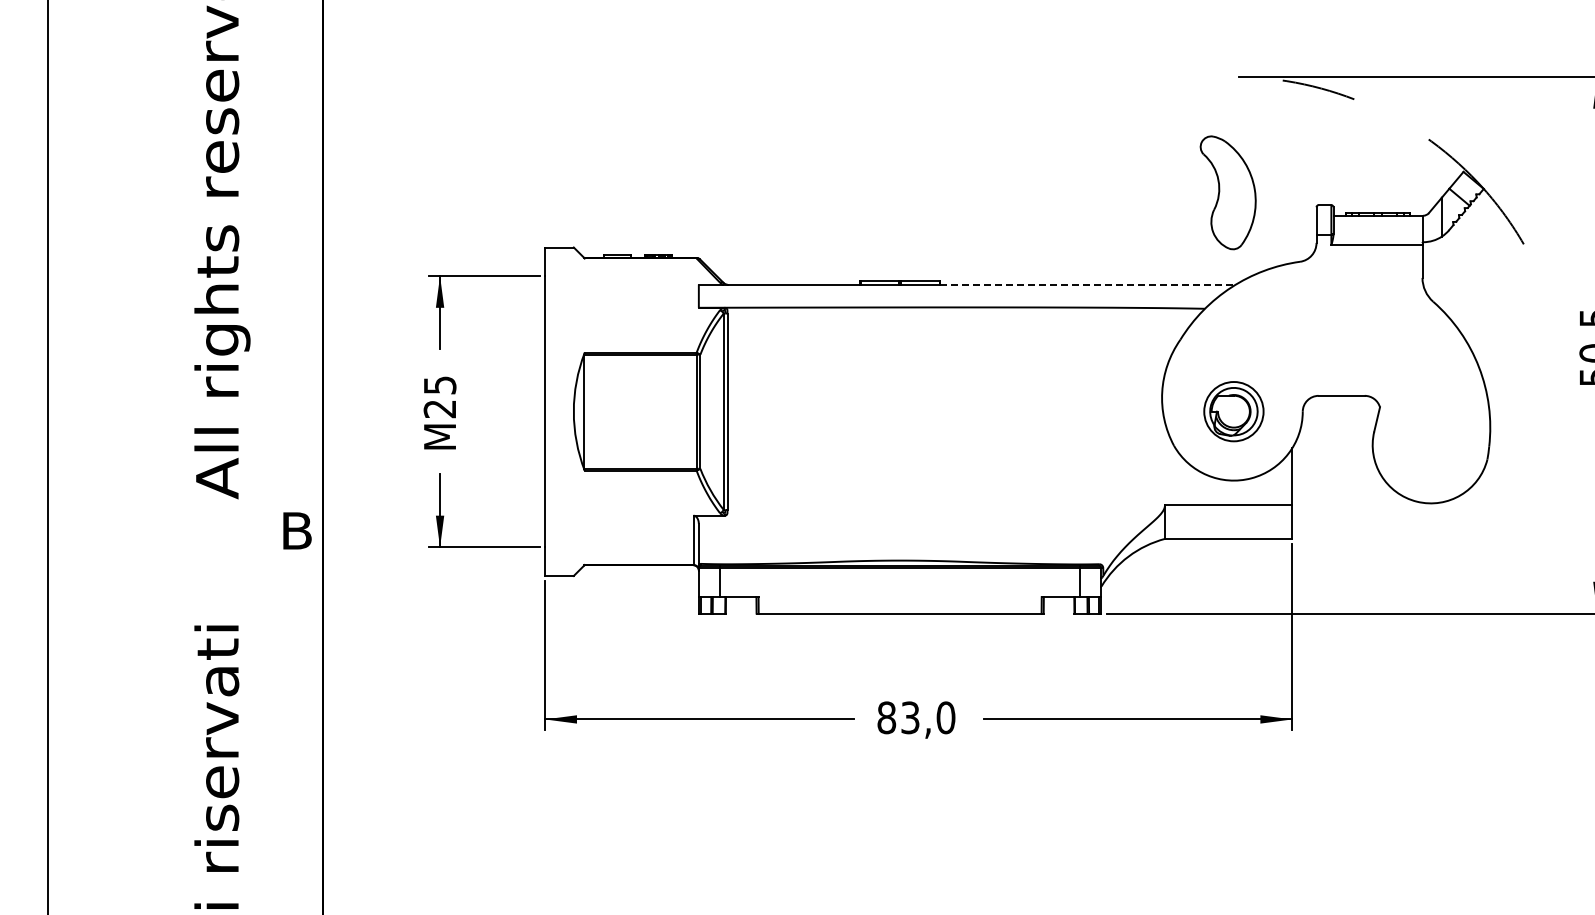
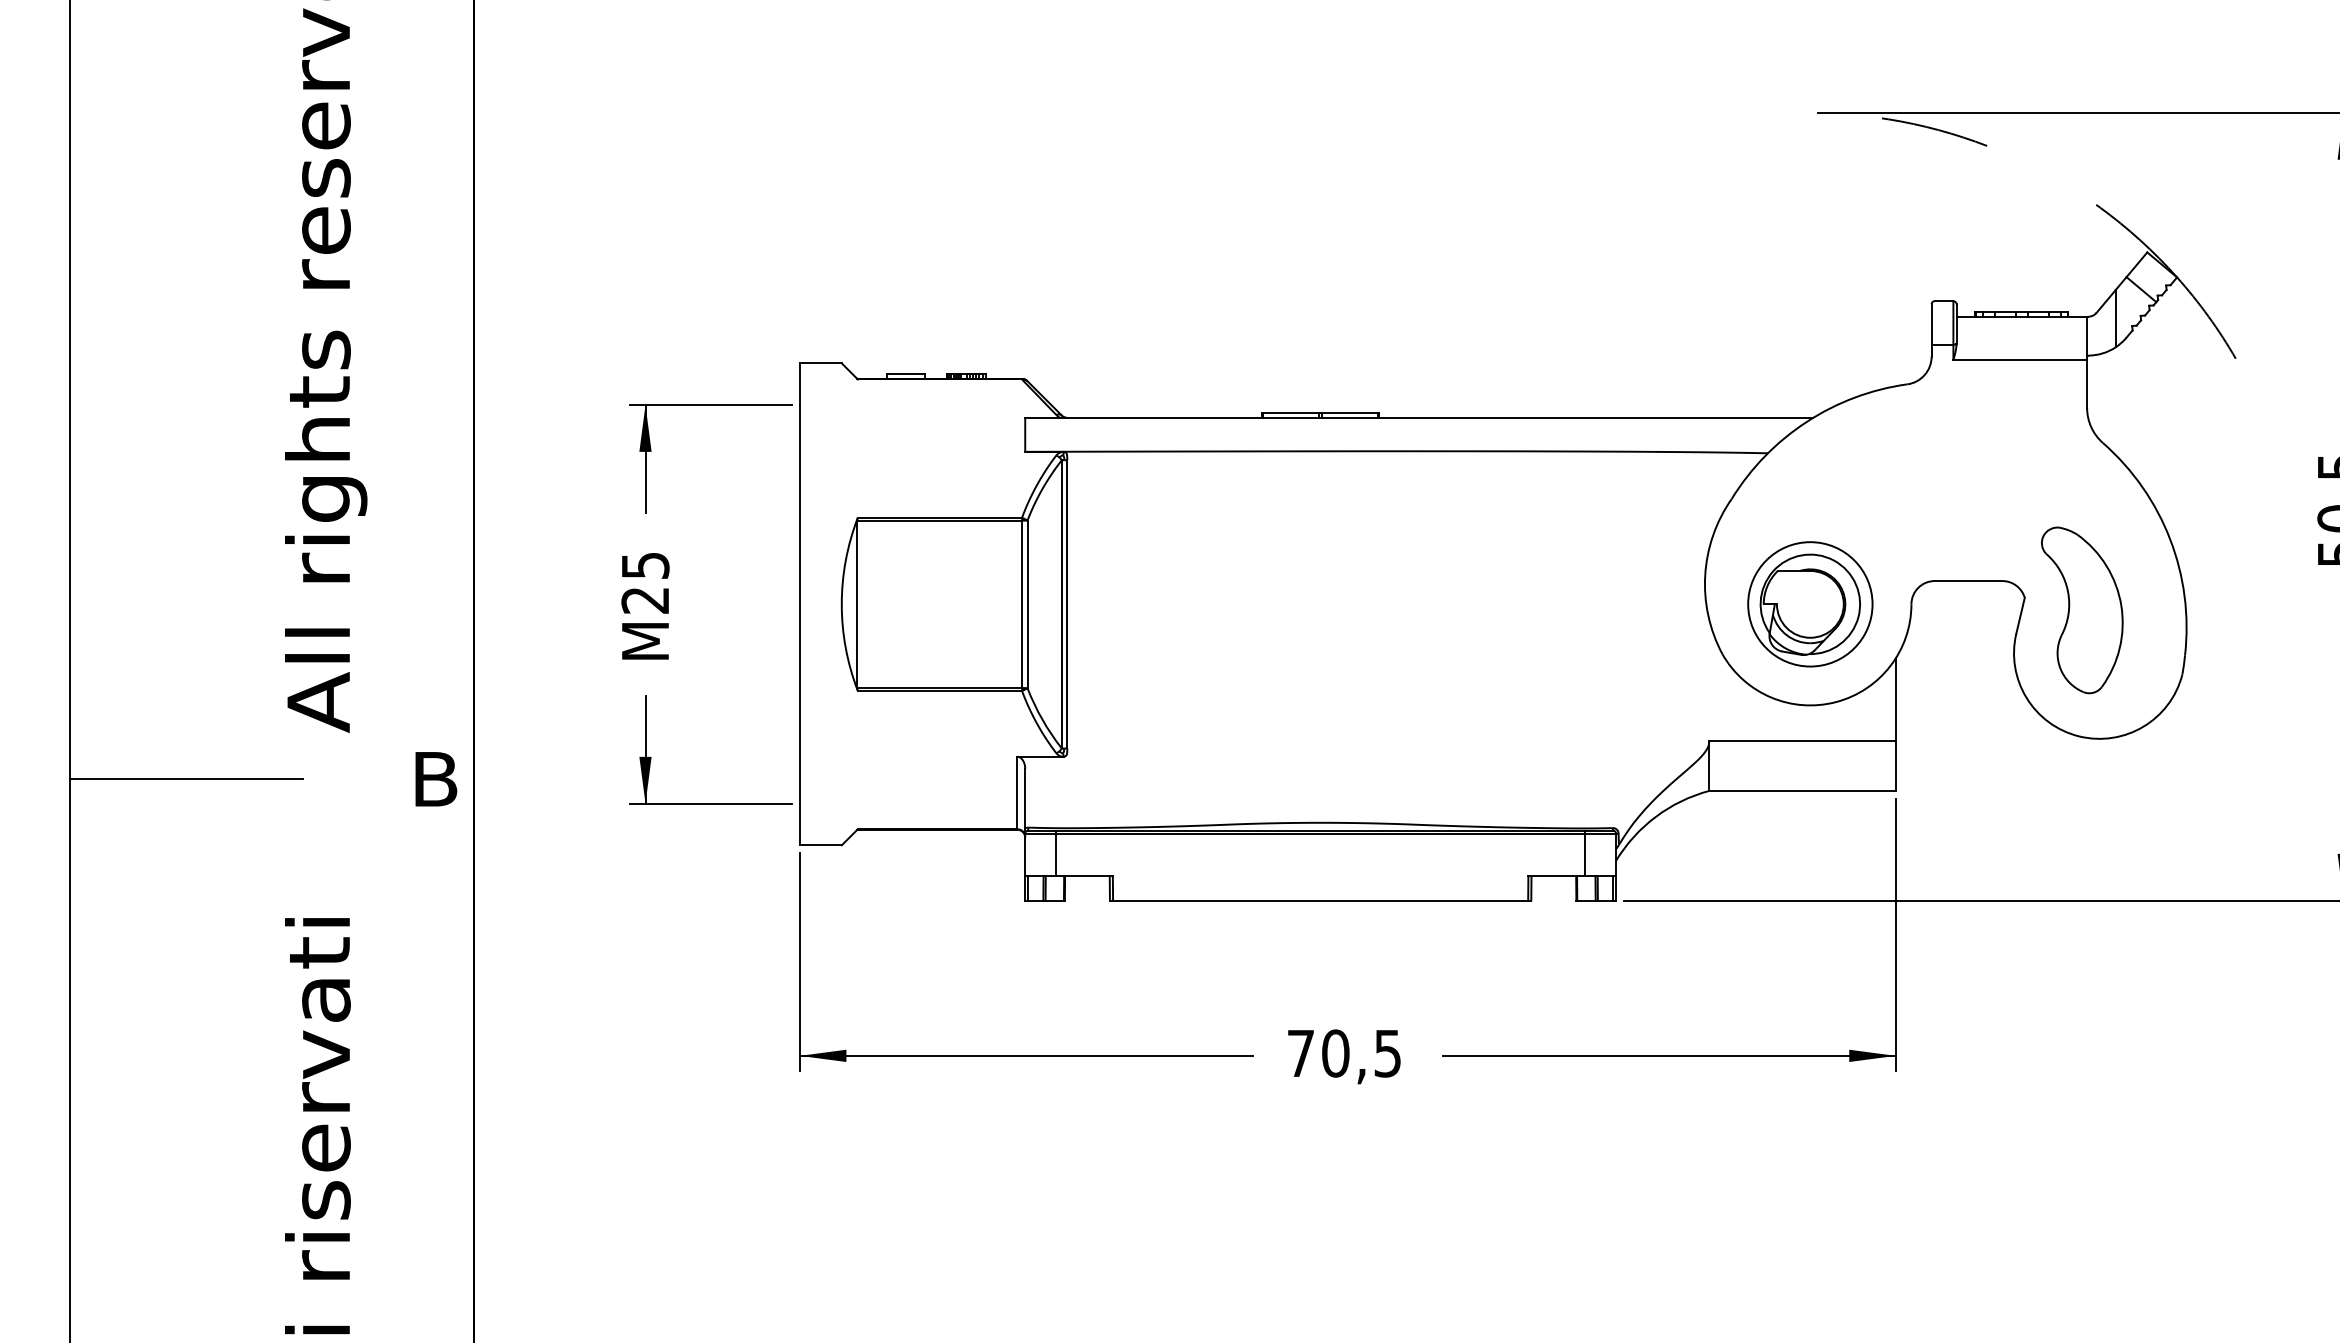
part: (1227, 192) -> (2081, 609), moved
line: (1088, 284) -> (1597, 417), dashed -> solid
part: (1233, 411) -> (1809, 603), size x1.43
line: (126, 530) -> (185, 778), added
text: (916, 717) -> (1344, 1053), 83,0 -> 70,5

